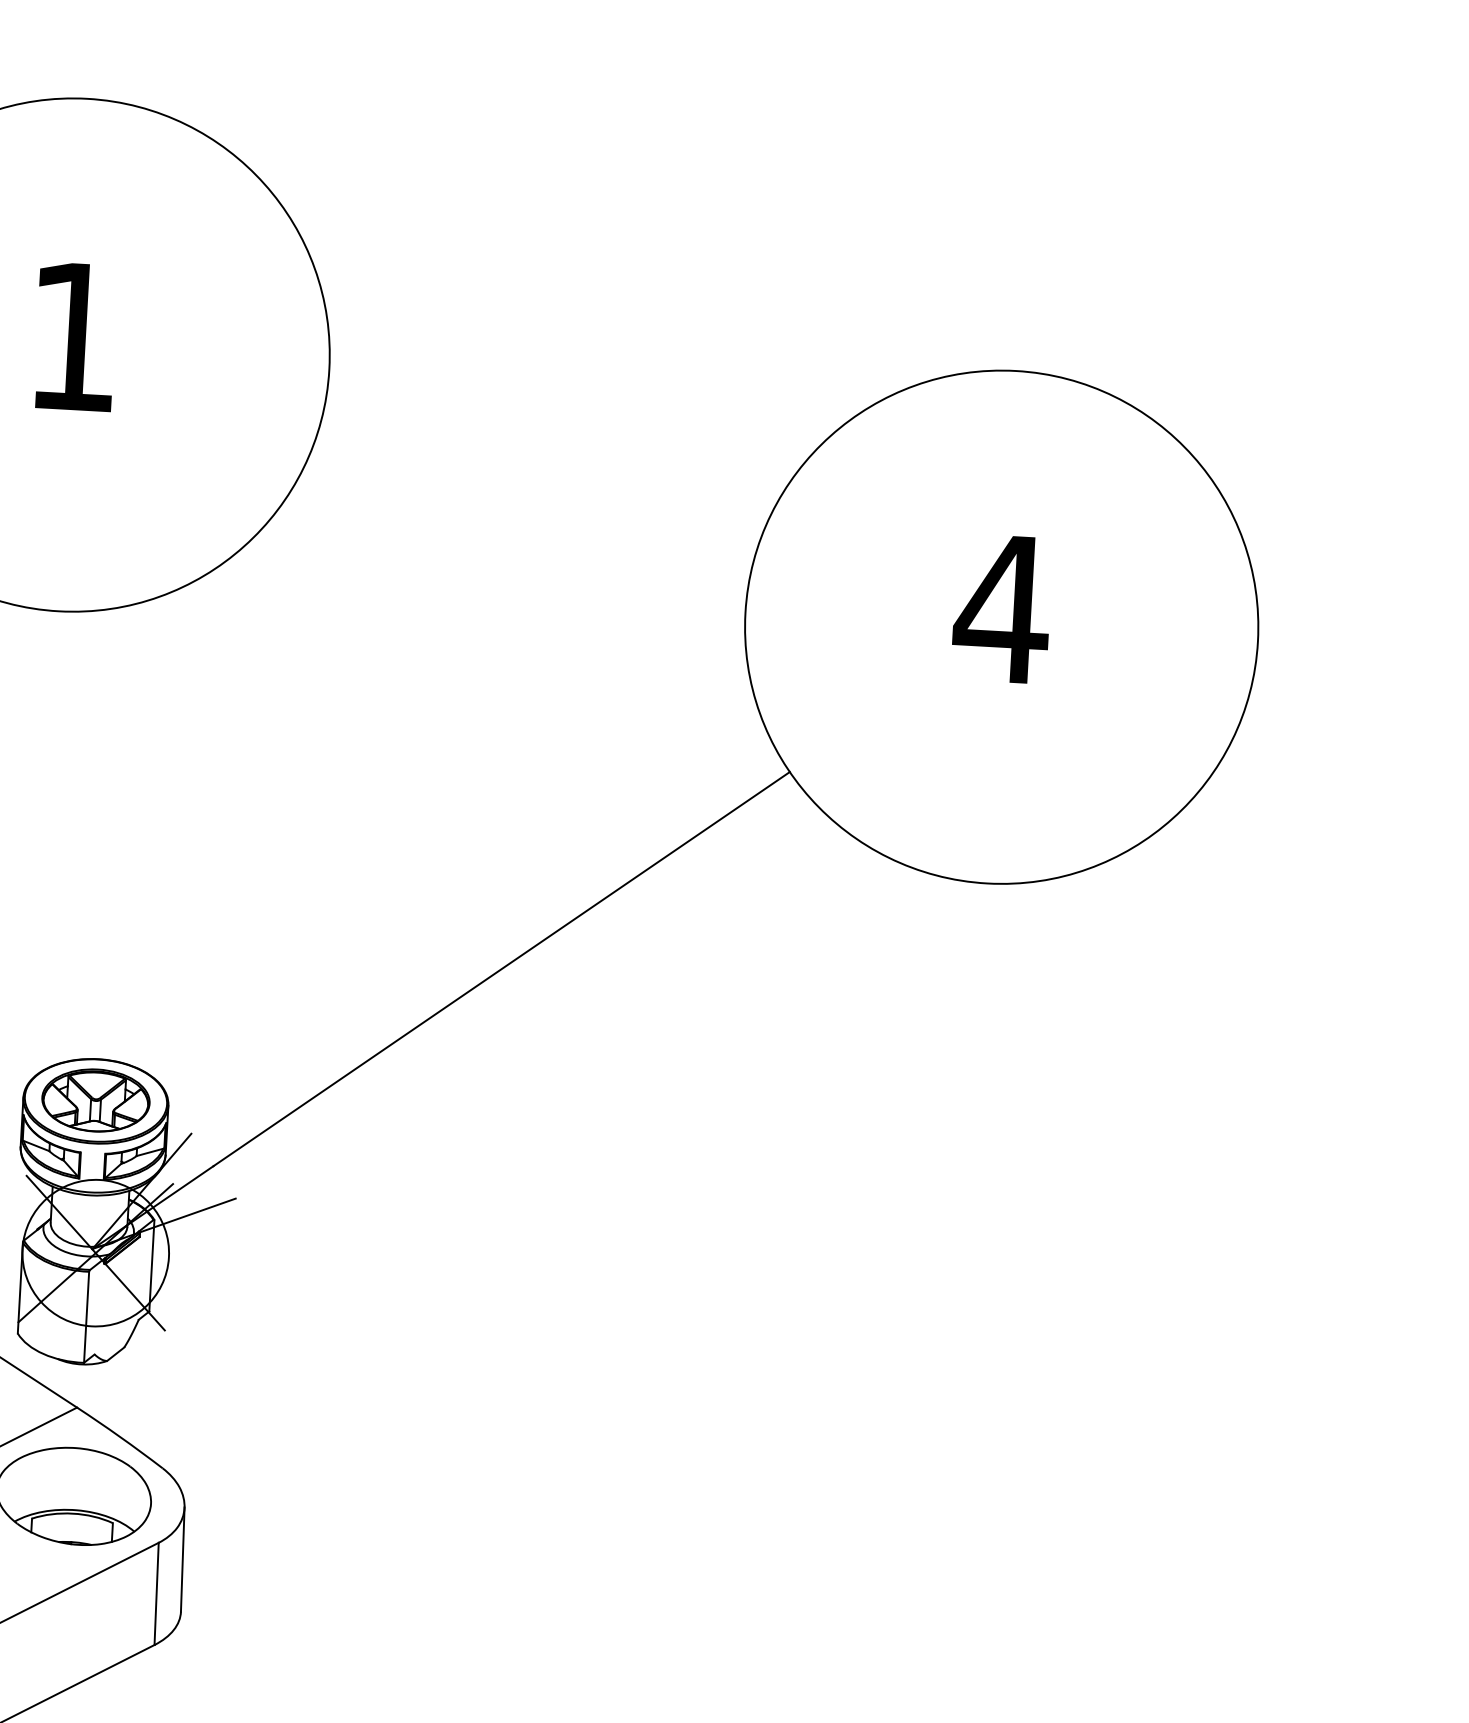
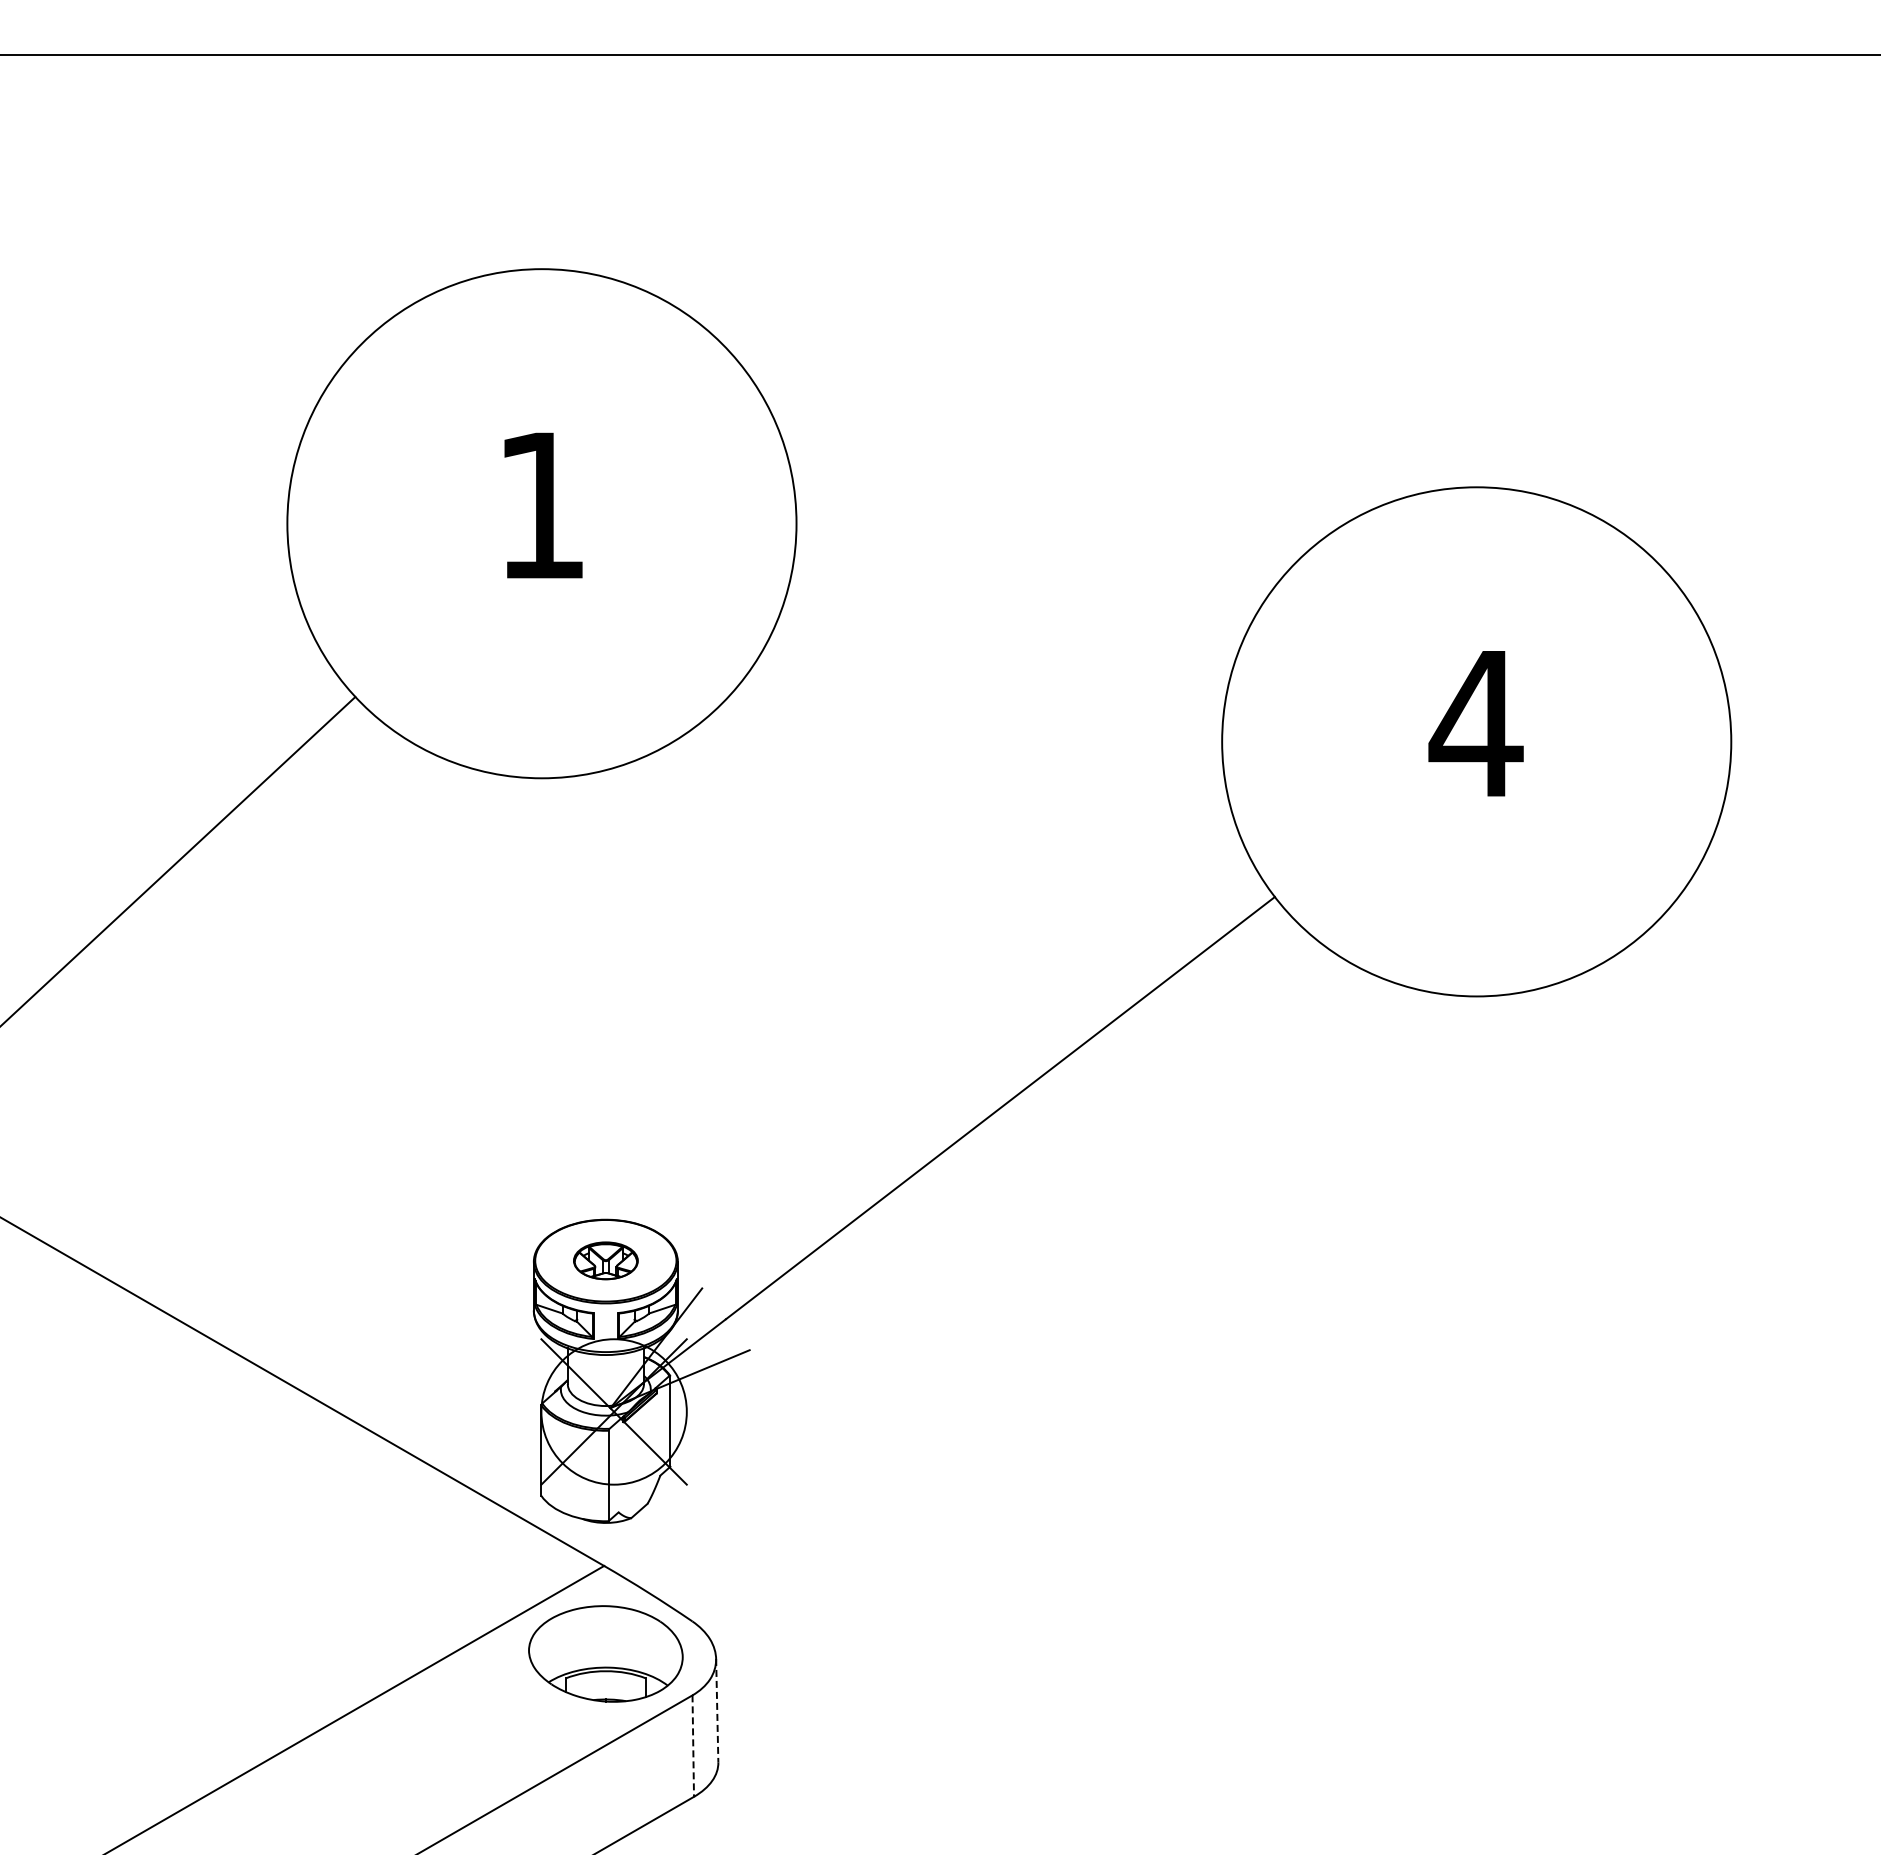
part: (95, 1100) -> (605, 1260), size x0.6
line: (183, 1559) -> (717, 1710), solid -> dashed
line: (156, 1594) -> (693, 1746), solid -> dashed

